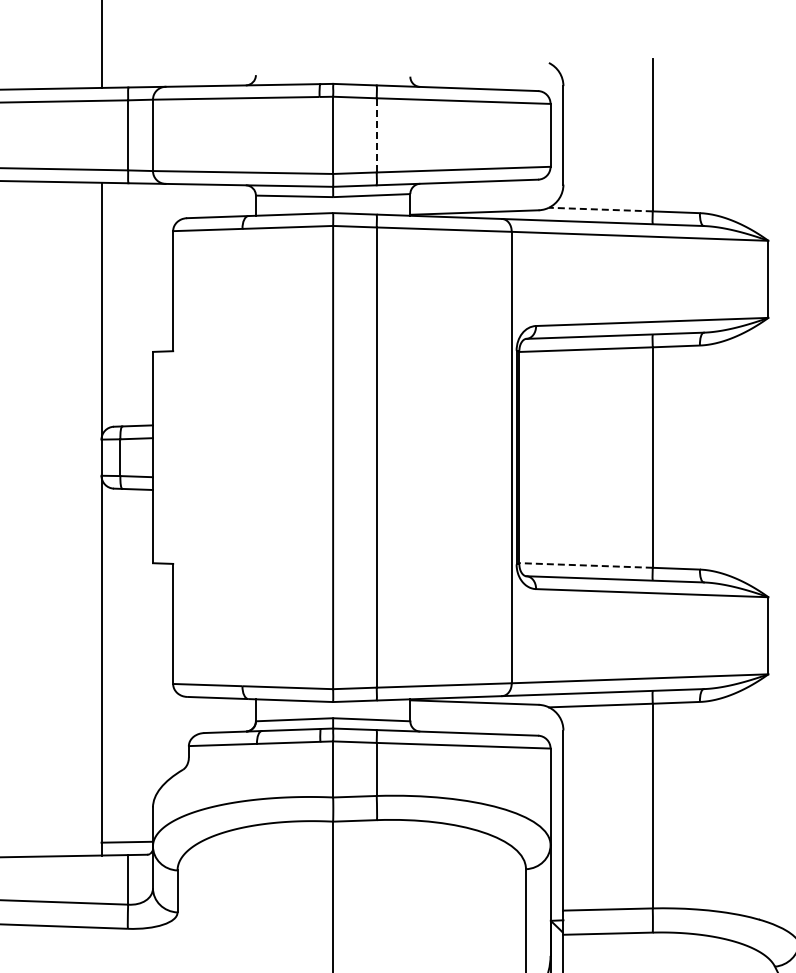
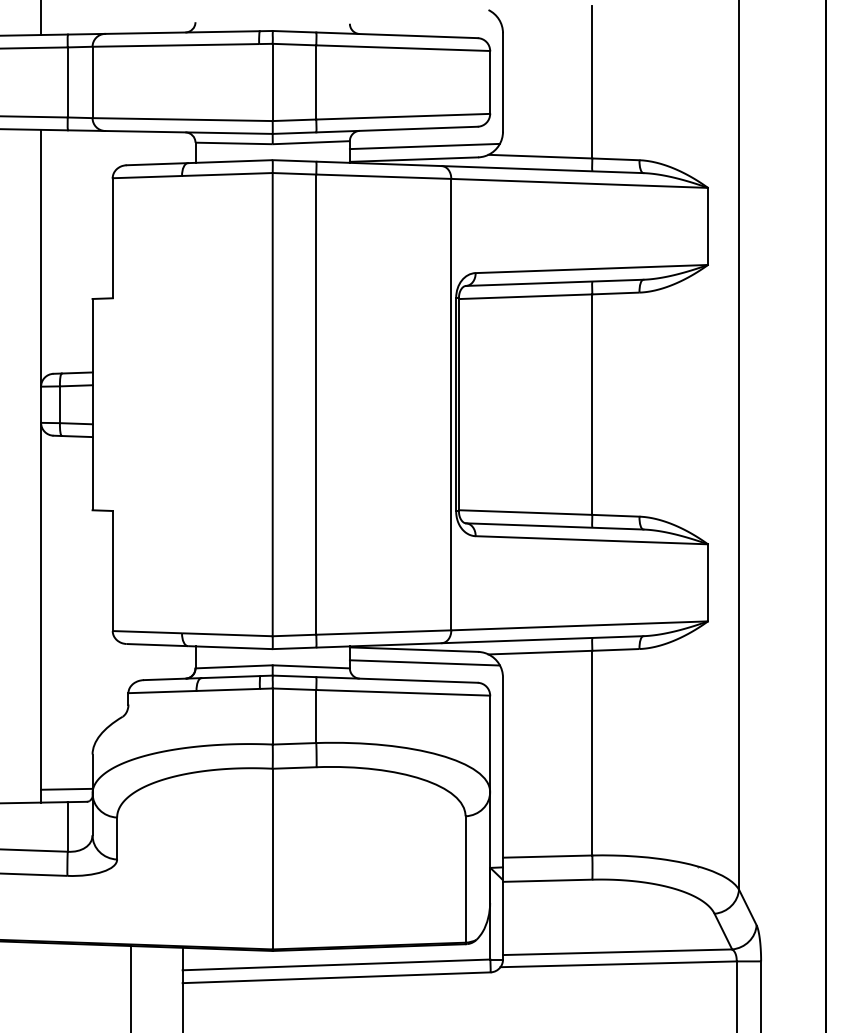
line: (376, 134) -> (316, 81), dashed -> solid
line: (484, 199) -> (424, 146), added
line: (600, 209) -> (540, 156), dashed -> solid
line: (585, 565) -> (525, 512), dashed -> solid
line: (484, 715) -> (424, 662), added

